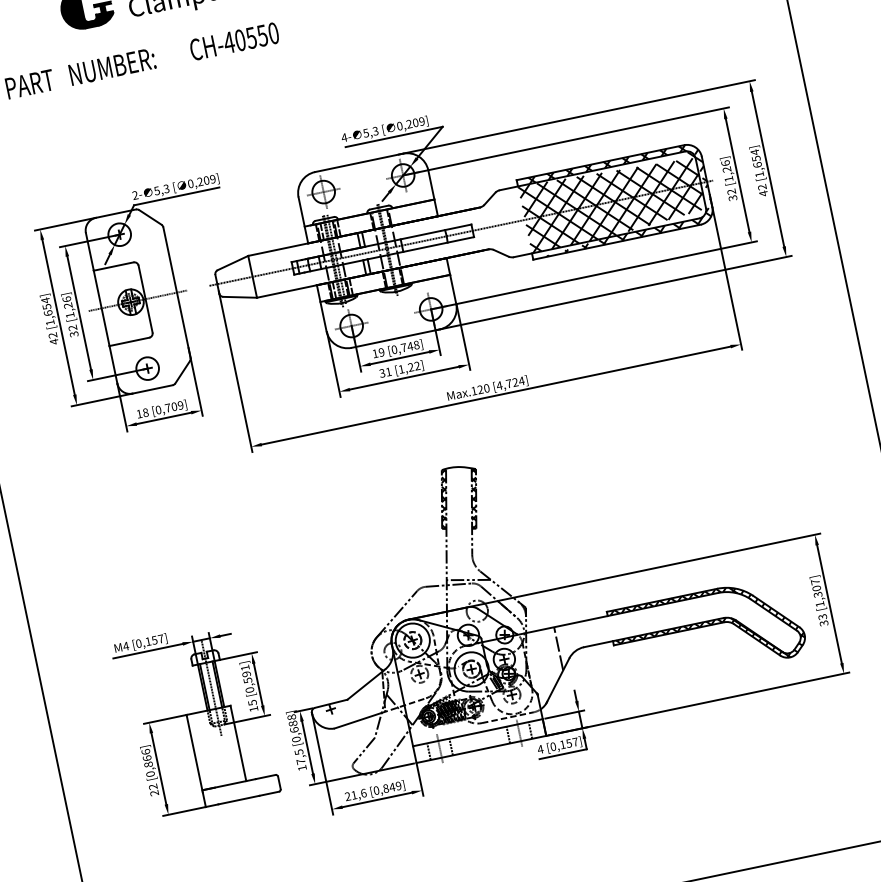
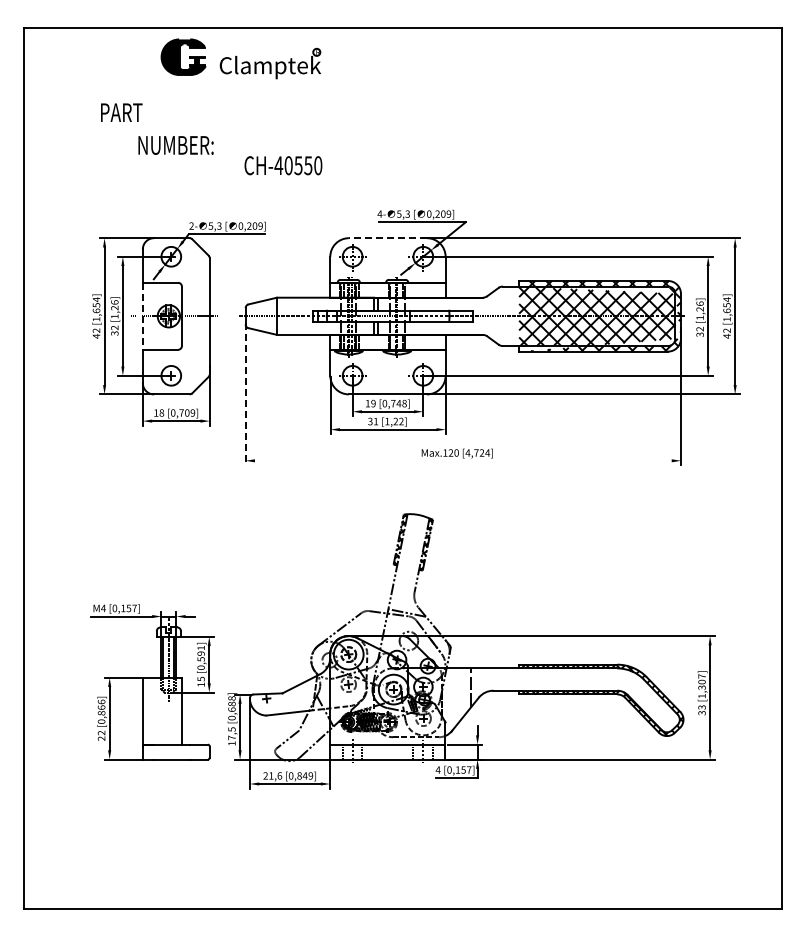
text: (234, 41) -> (283, 165), moved
text: (111, 66) -> (175, 145), moved
line: (358, 163) -> (387, 238), solid -> dashed
line: (101, 308) -> (142, 316), solid -> dashed
line: (235, 372) -> (245, 394), solid -> dashed
line: (495, 395) -> (462, 460), removed

